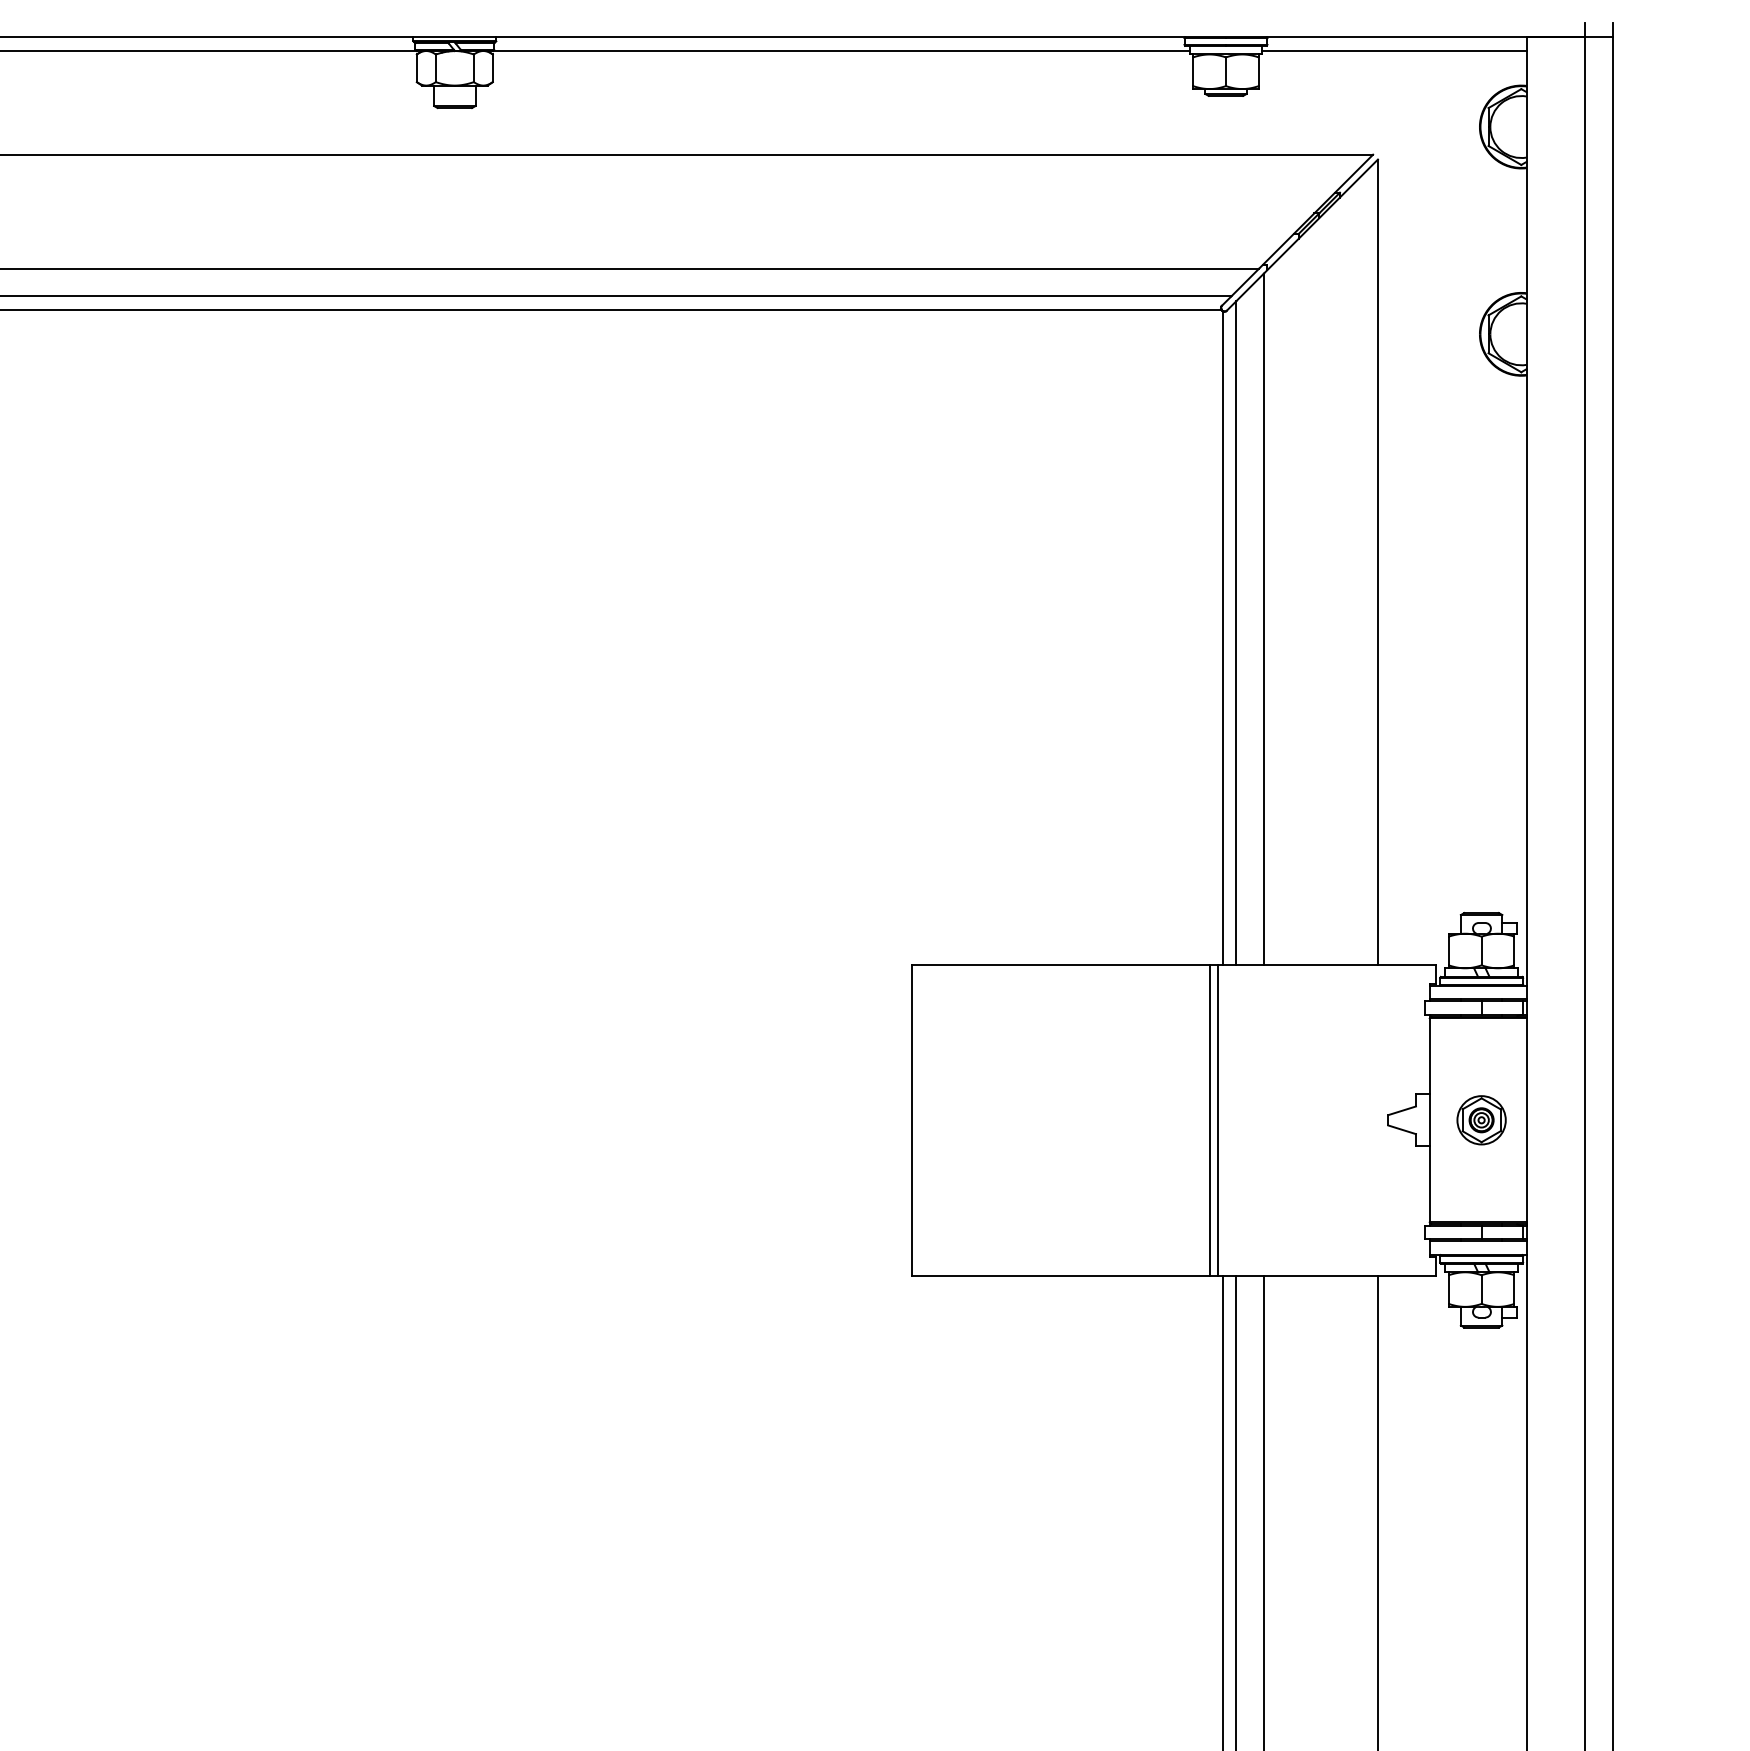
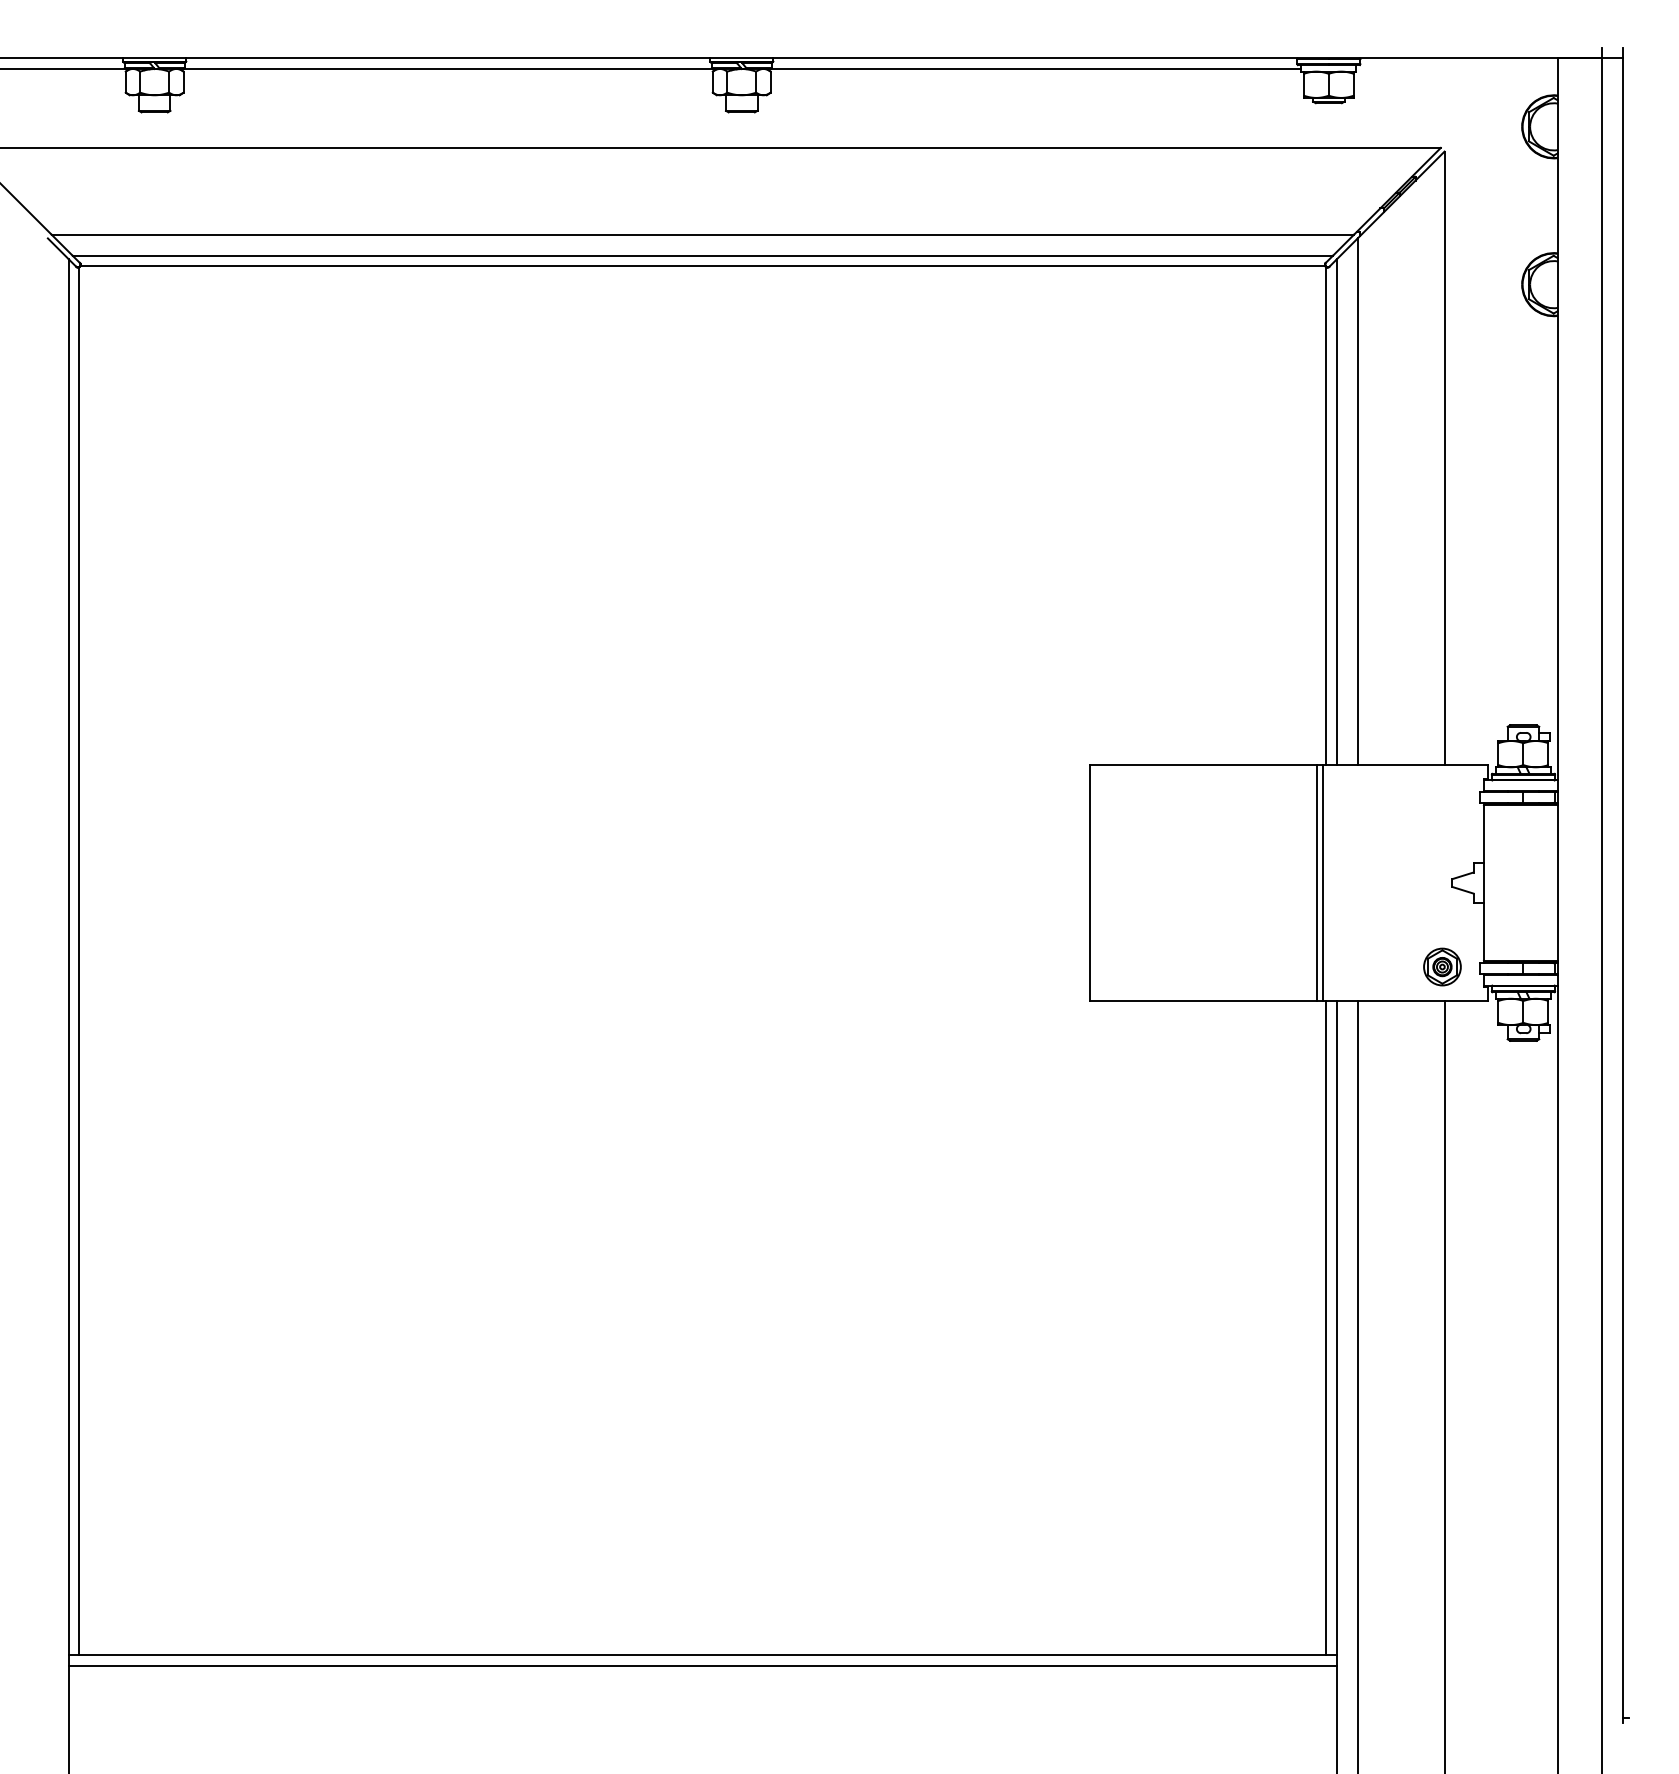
line: (1393, 51) -> (1456, 69), removed
part: (1481, 1119) -> (1442, 966), moved

